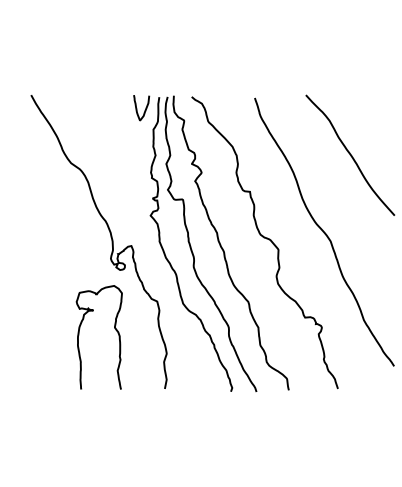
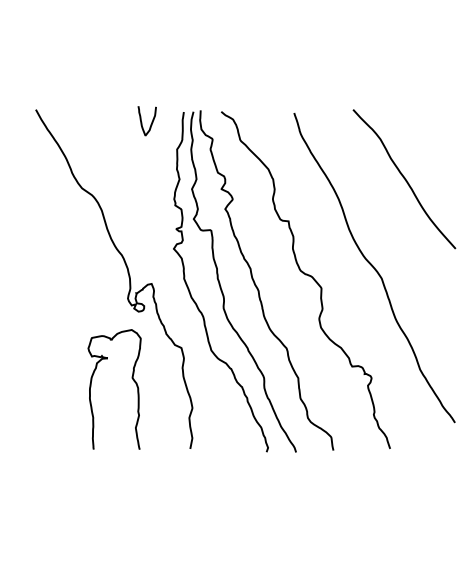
curve: (144, 110) -> (150, 123), moved

